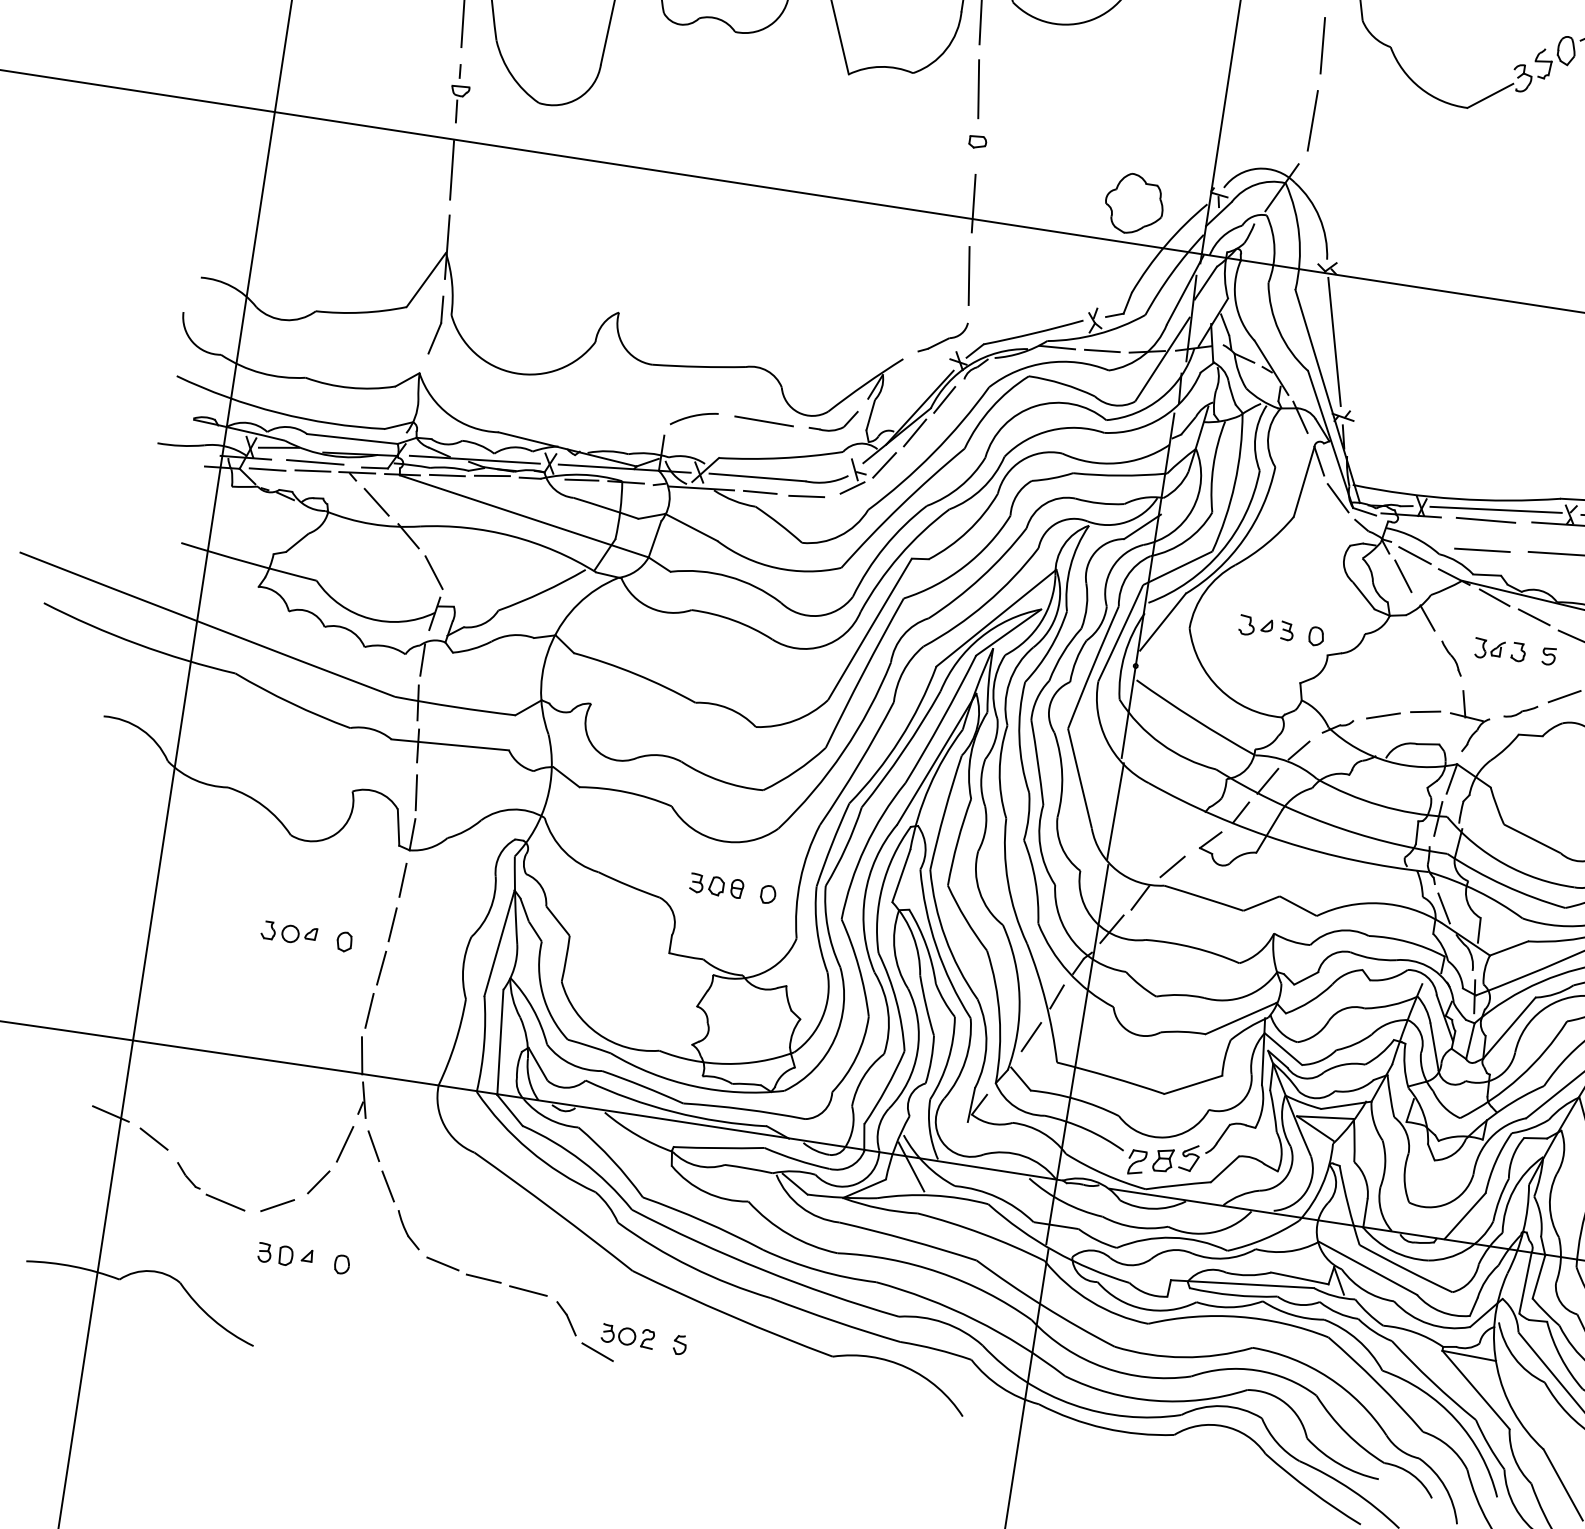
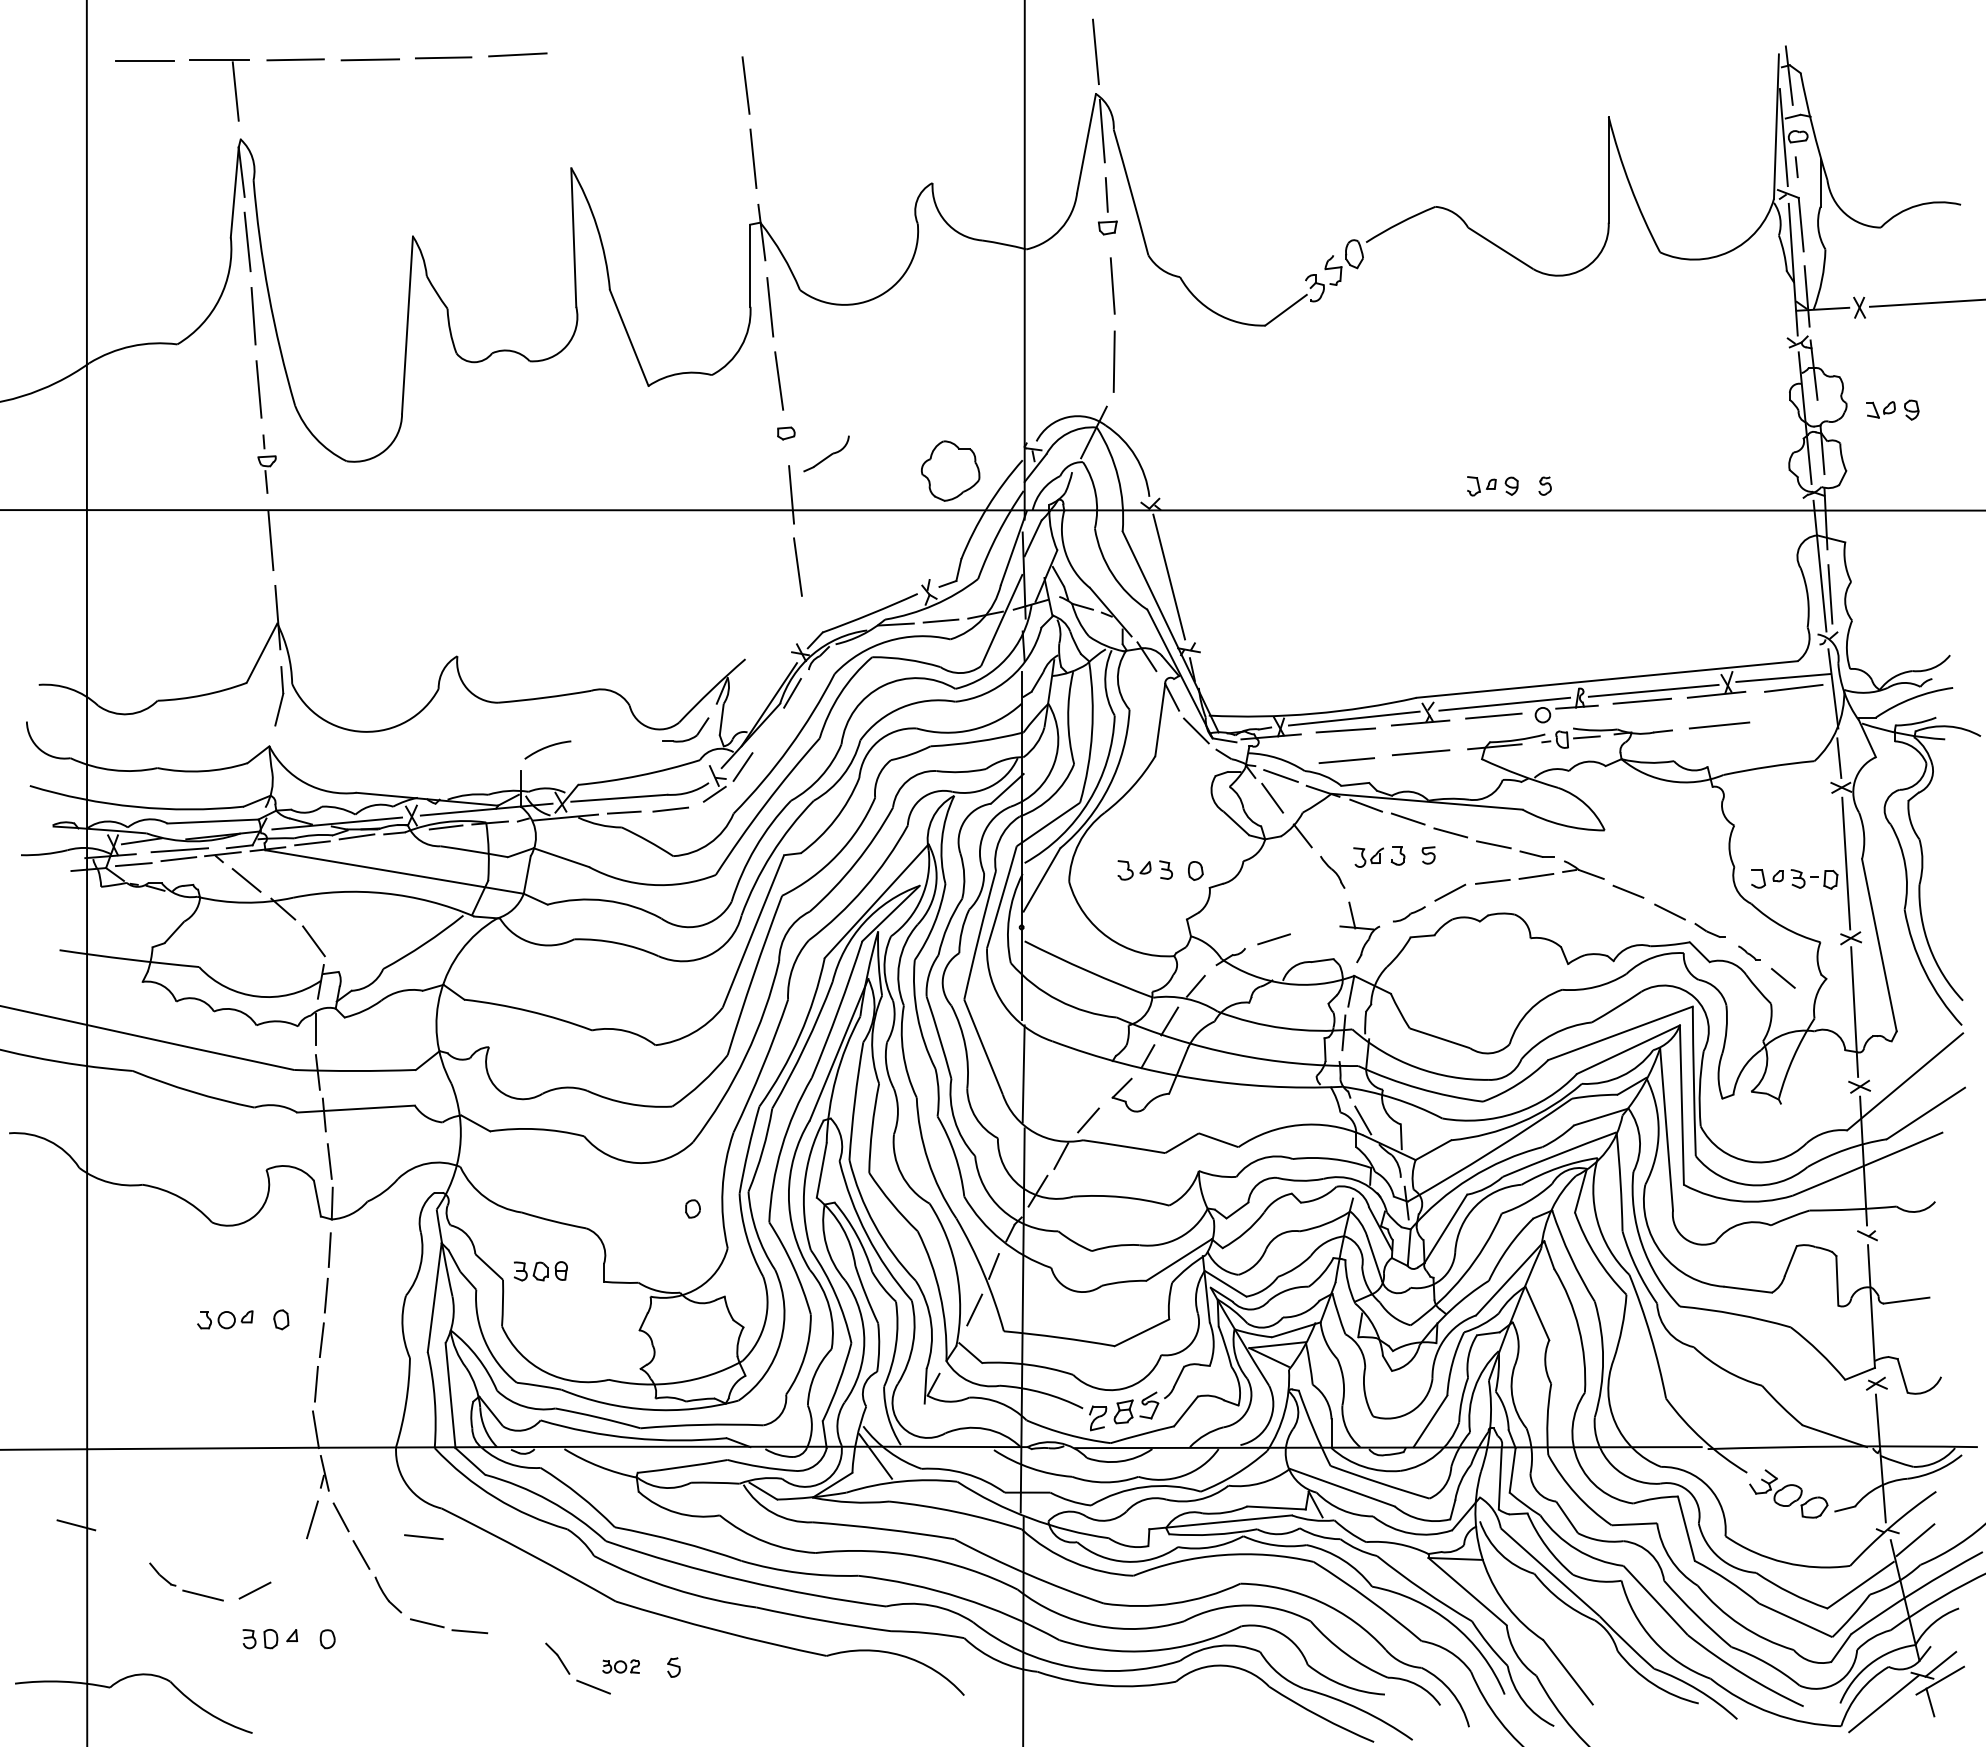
part: (943, 337) -> (826, 453), moved
line: (764, 421) -> (617, 741), removed
line: (915, 433) -> (768, 730), removed
line: (1425, 711) -> (1314, 928), removed
part: (716, 886) -> (540, 1271), moved
line: (153, 1138) -> (122, 1543), removed
line: (319, 1182) -> (292, 1561), removed
line: (528, 1290) -> (423, 1536), moved
part: (627, 1335) -> (620, 1666), size x0.7

